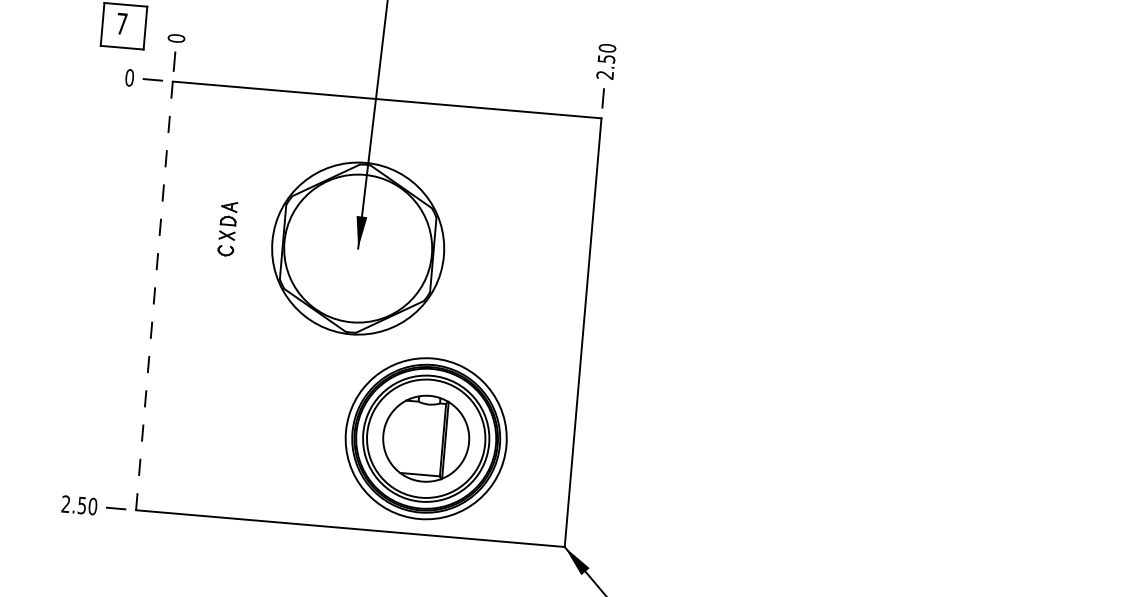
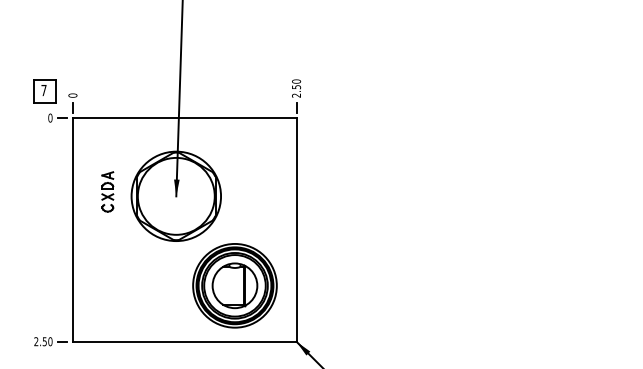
part: (227, 227) -> (107, 191), size x1.43
line: (153, 295) -> (72, 229), dashed -> solid
part: (425, 438) -> (234, 285), moved

